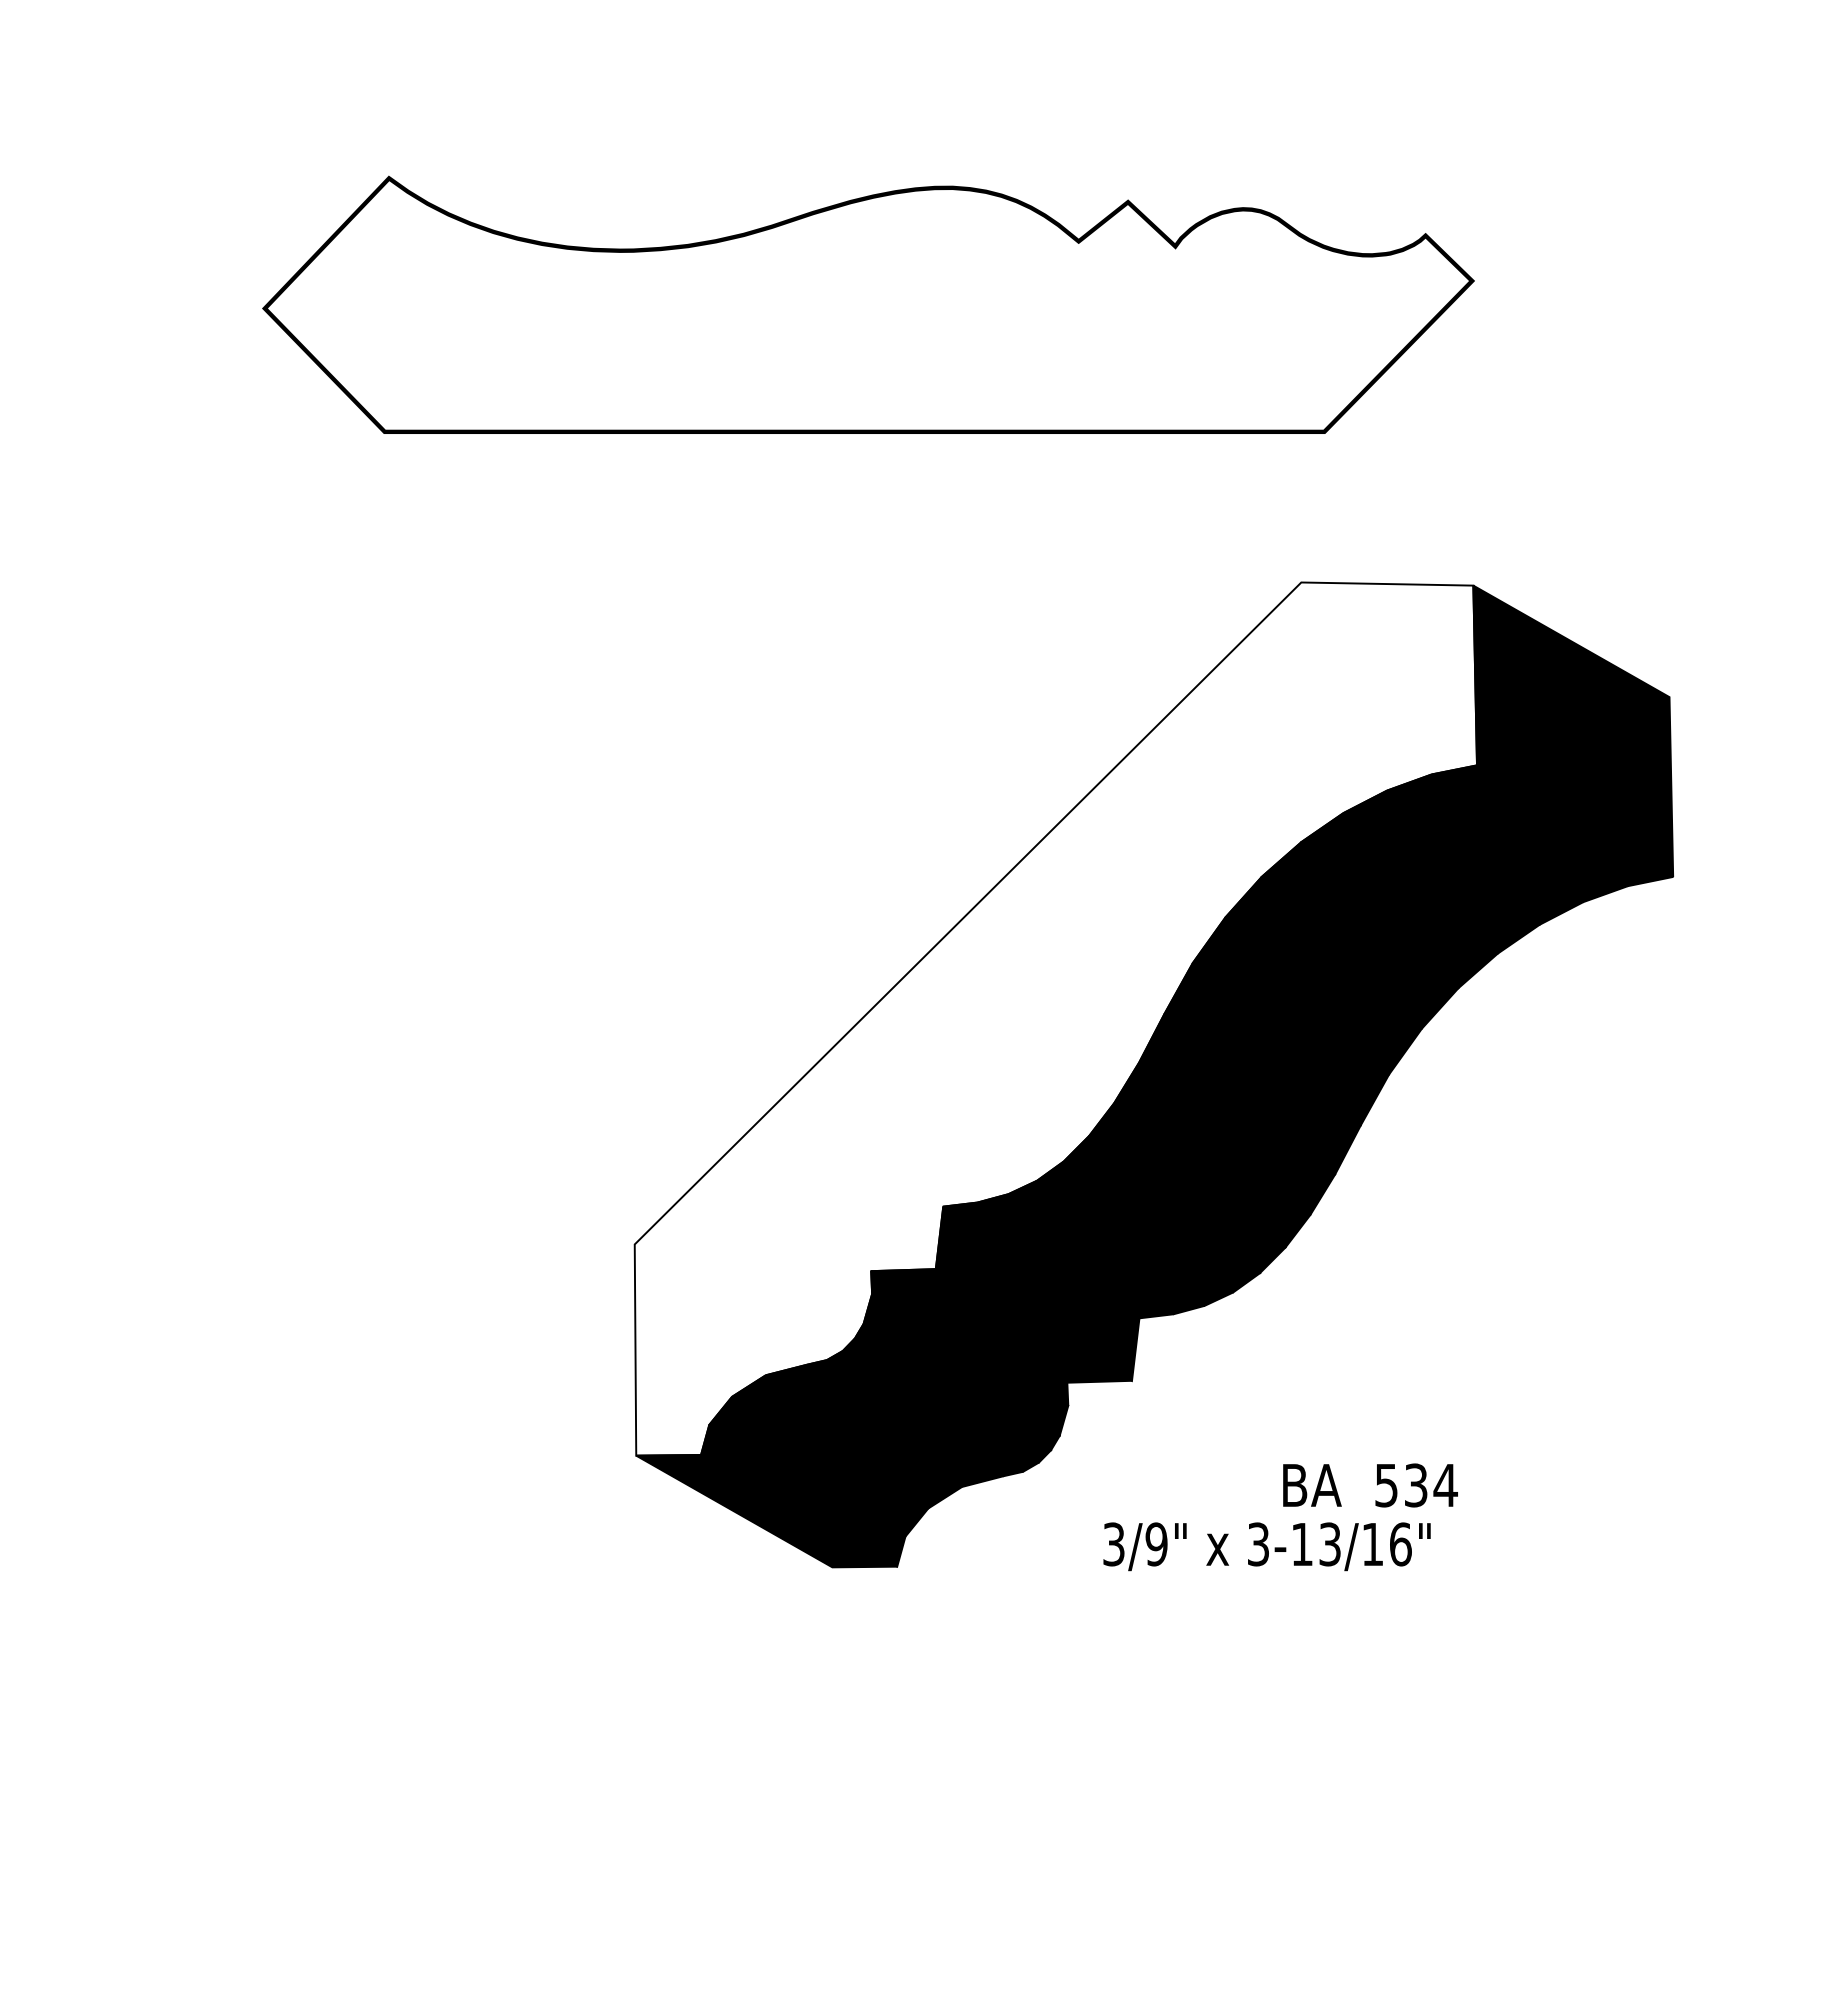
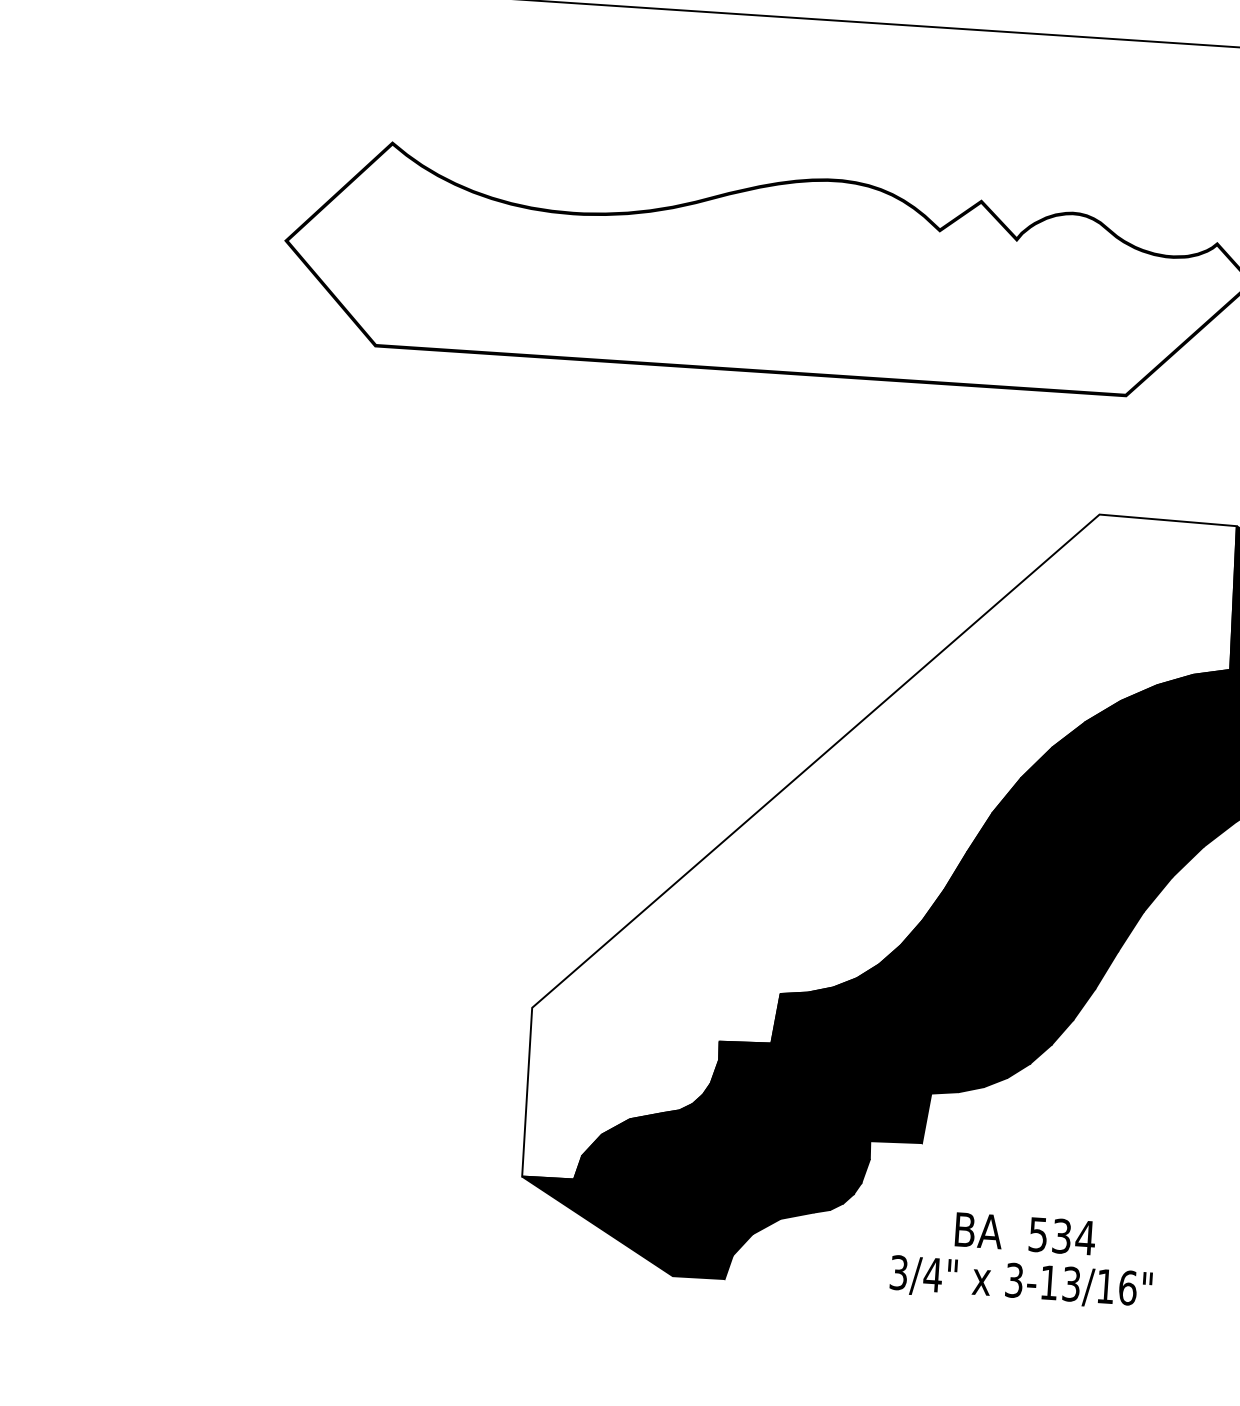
text: (1370, 1485) -> (1025, 1233), moved
text: (1156, 1544) -> (932, 1275), 3/9" -> 3/4"

